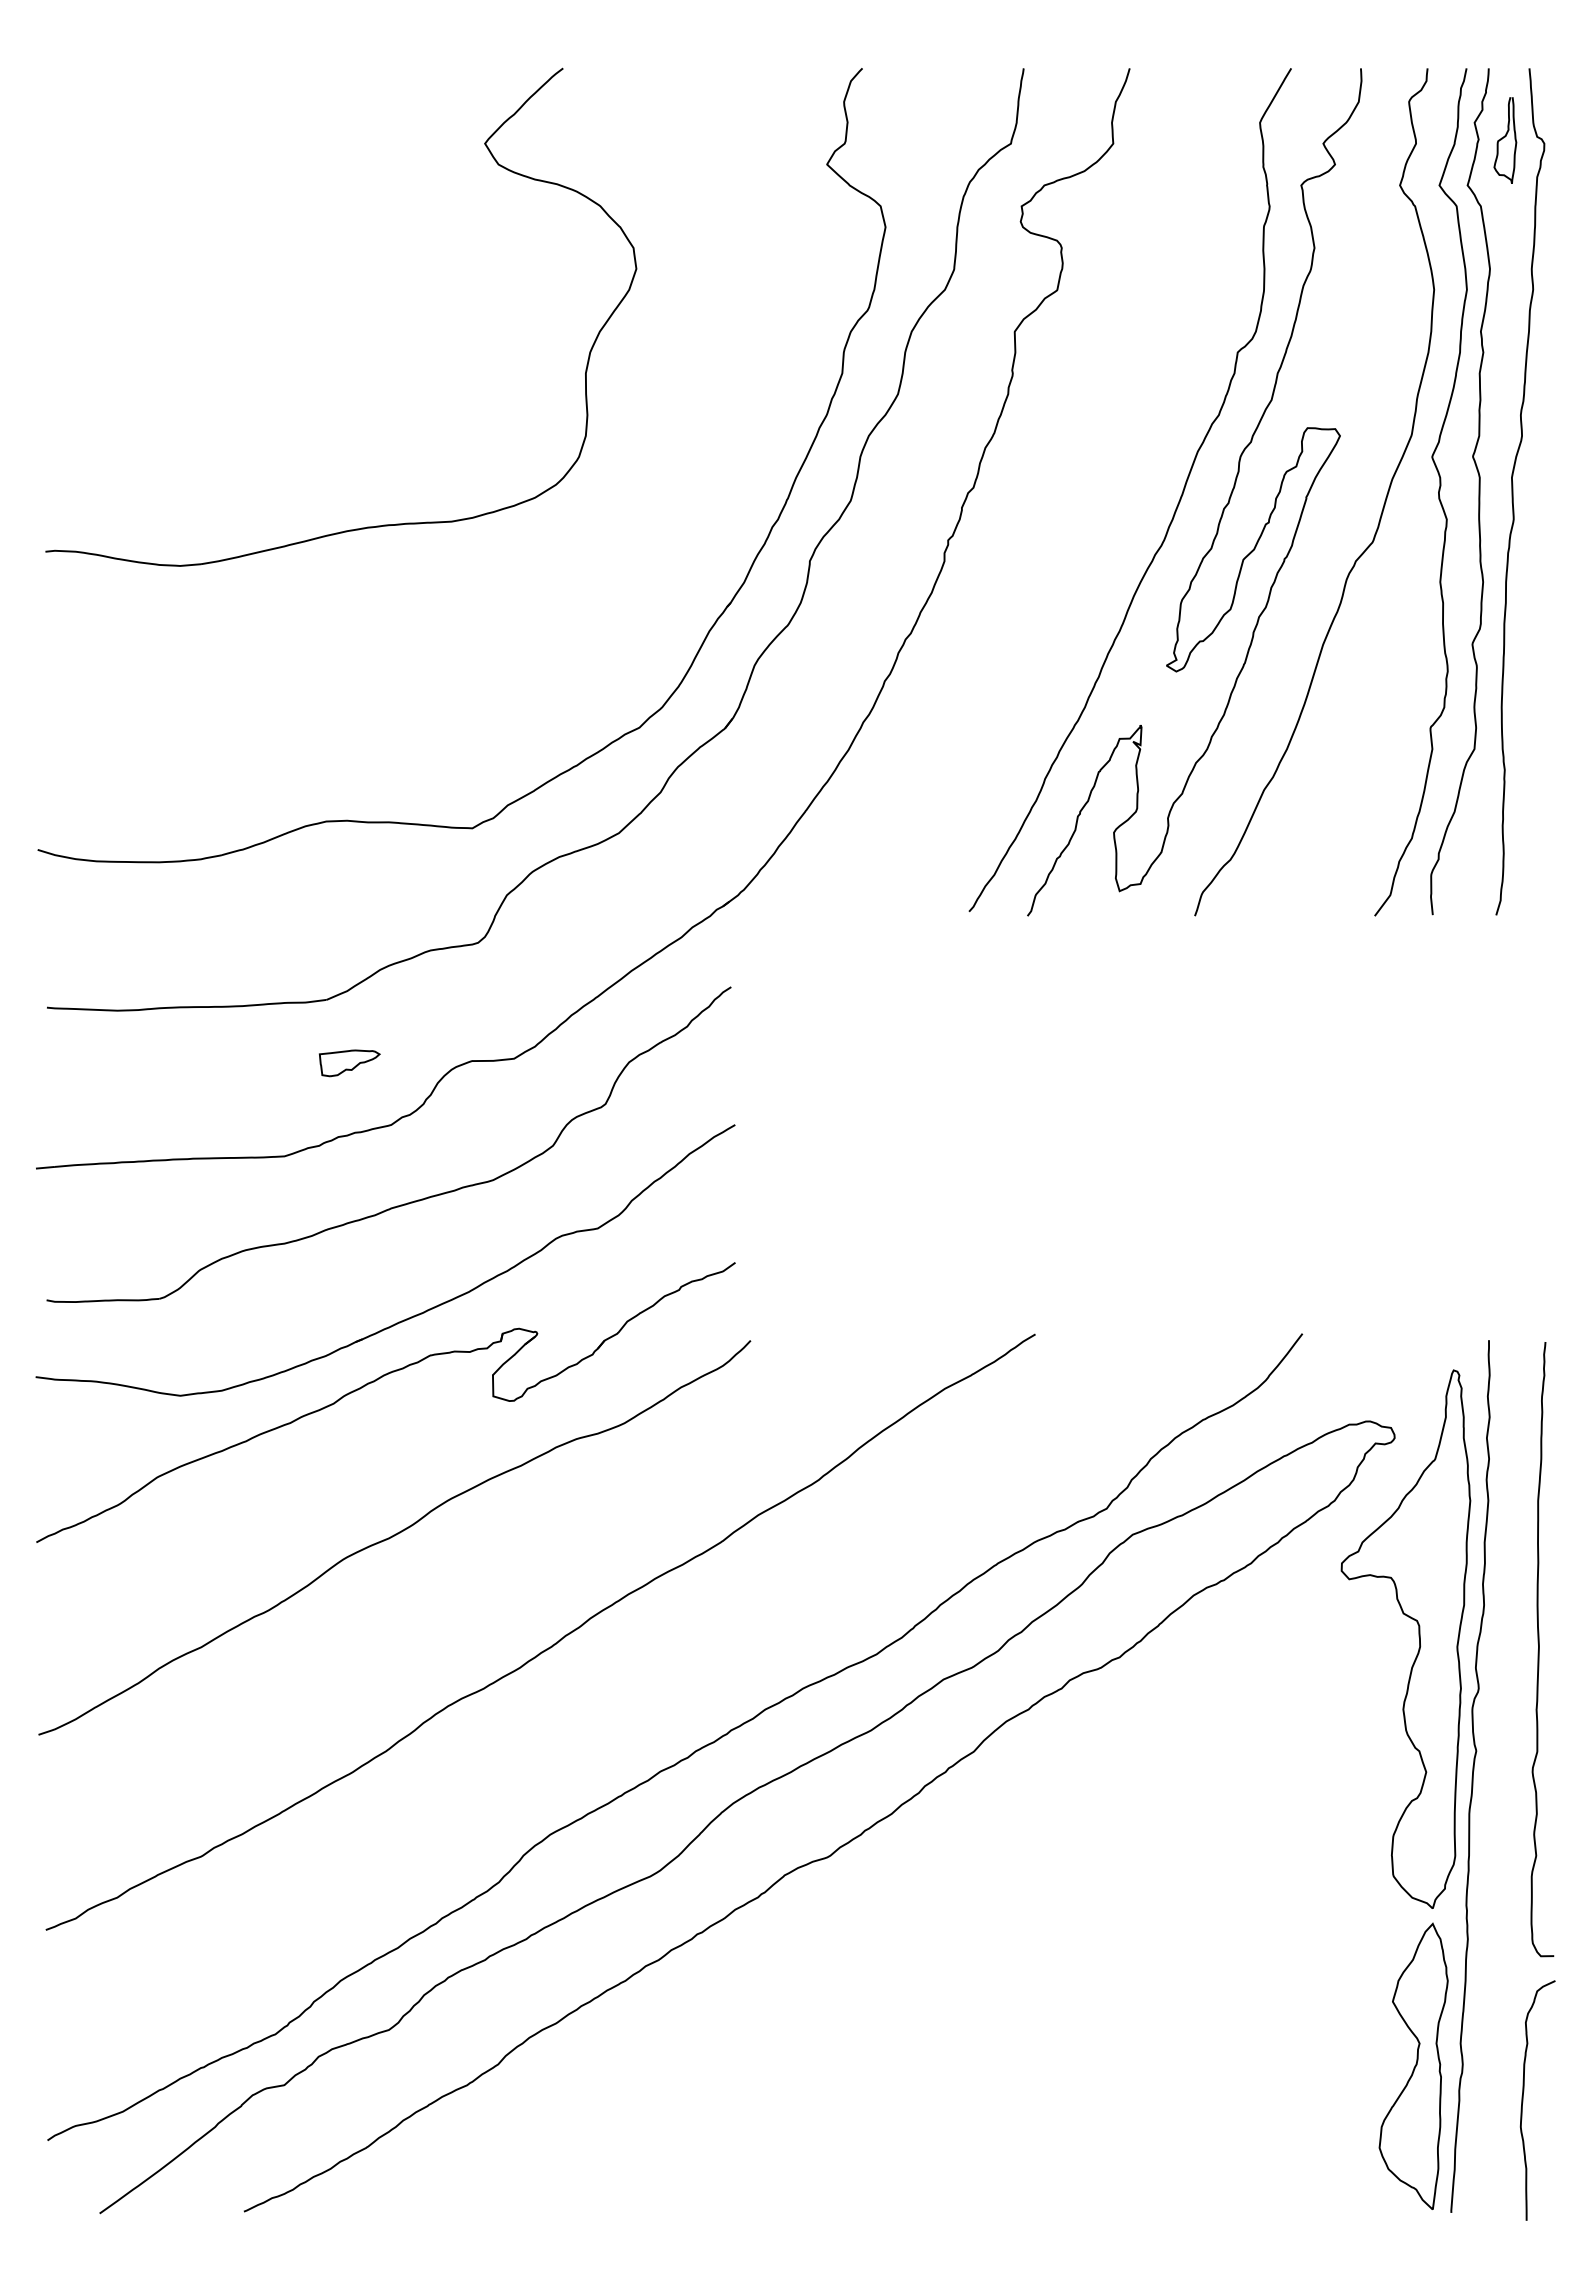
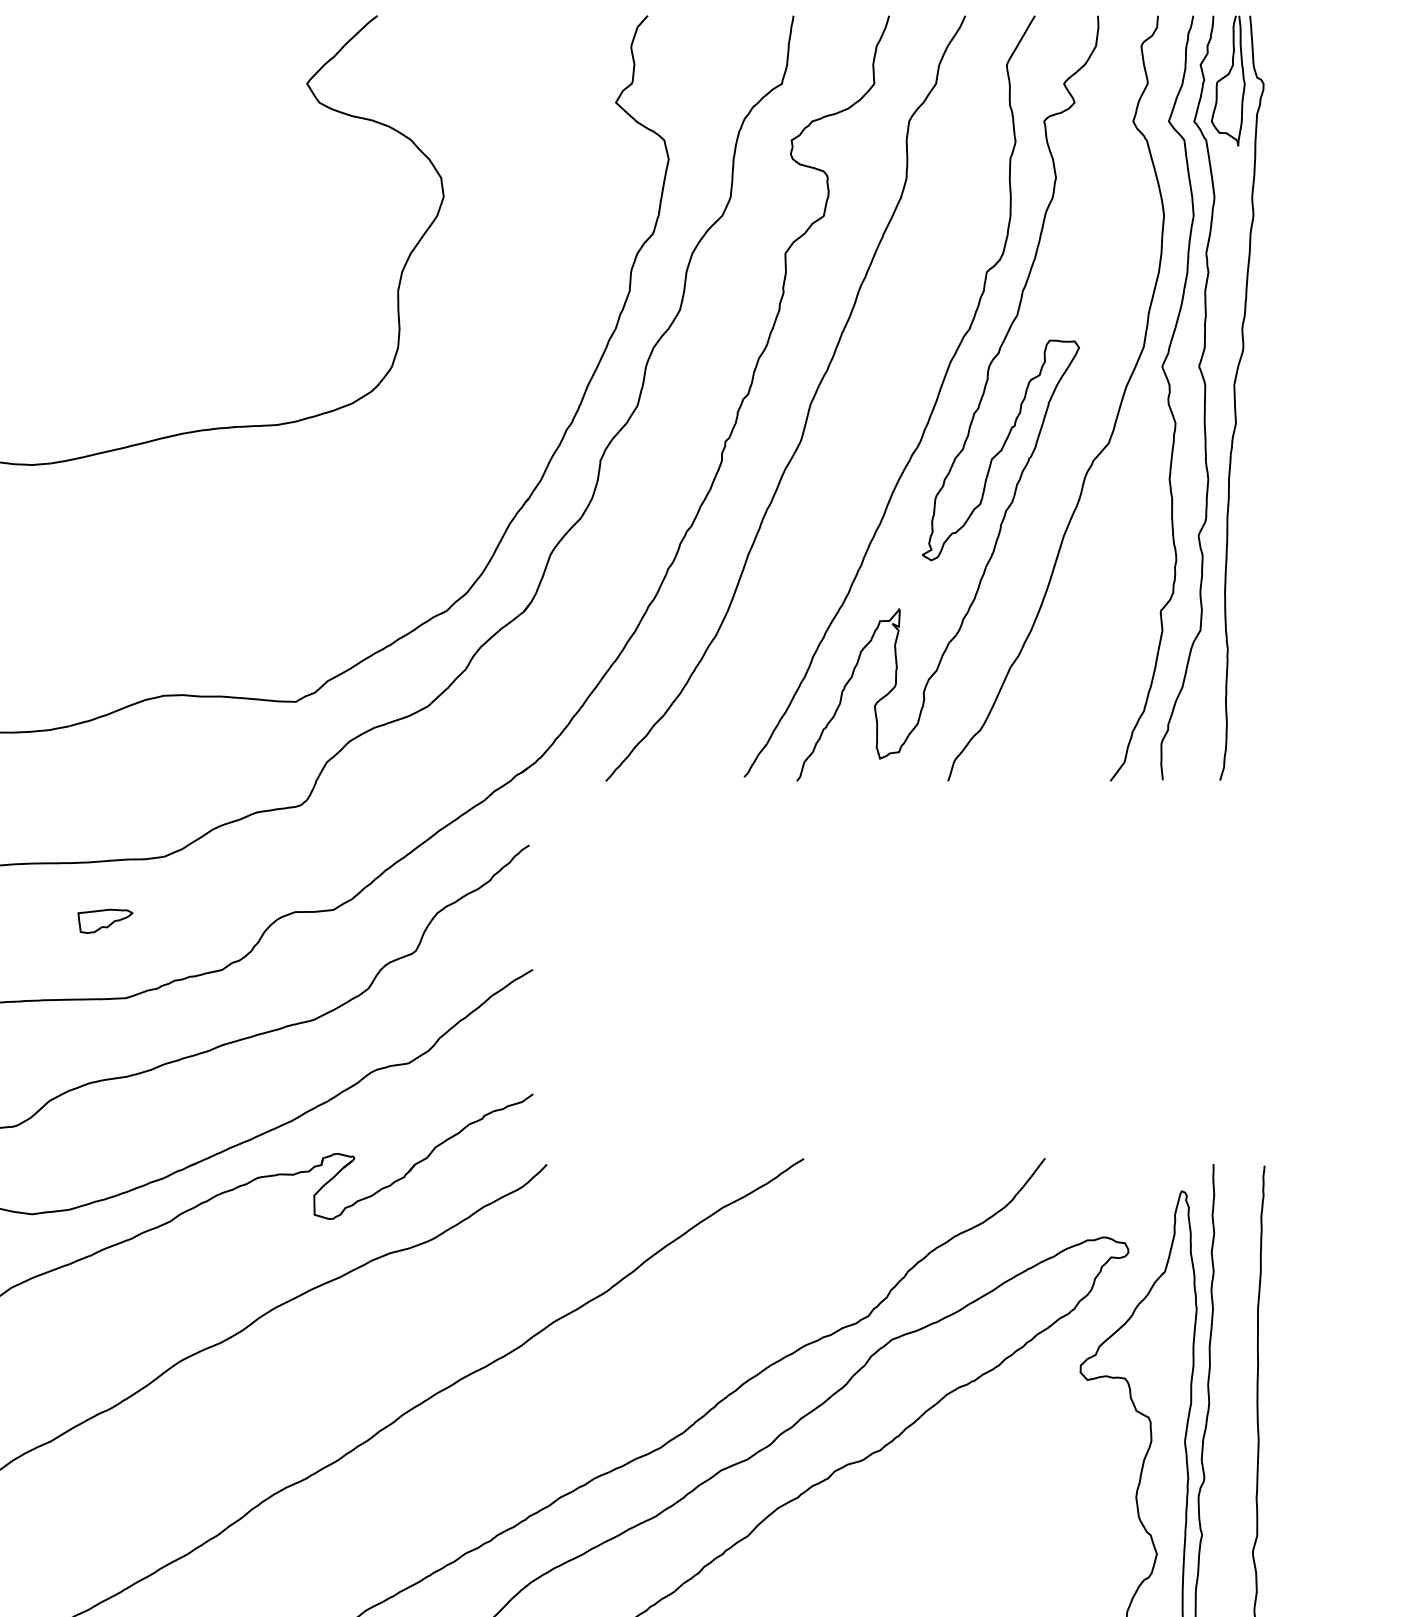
part: (1505, 140) -> (1228, 80), size x1.67
curve: (1041, 498) -> (809, 404), added
part: (349, 1063) -> (105, 921), moved

